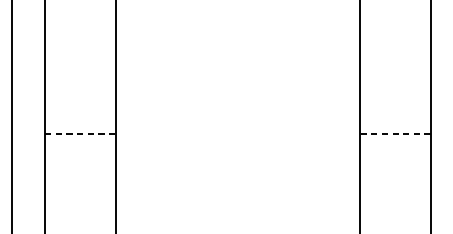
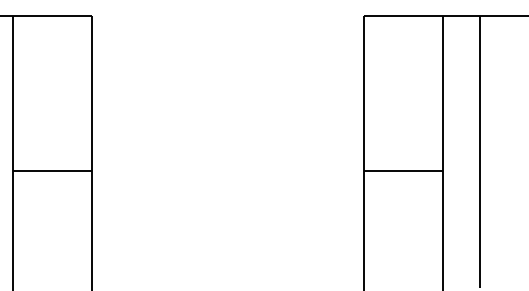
line: (81, 134) -> (53, 170), dashed -> solid
line: (395, 134) -> (403, 170), dashed -> solid

